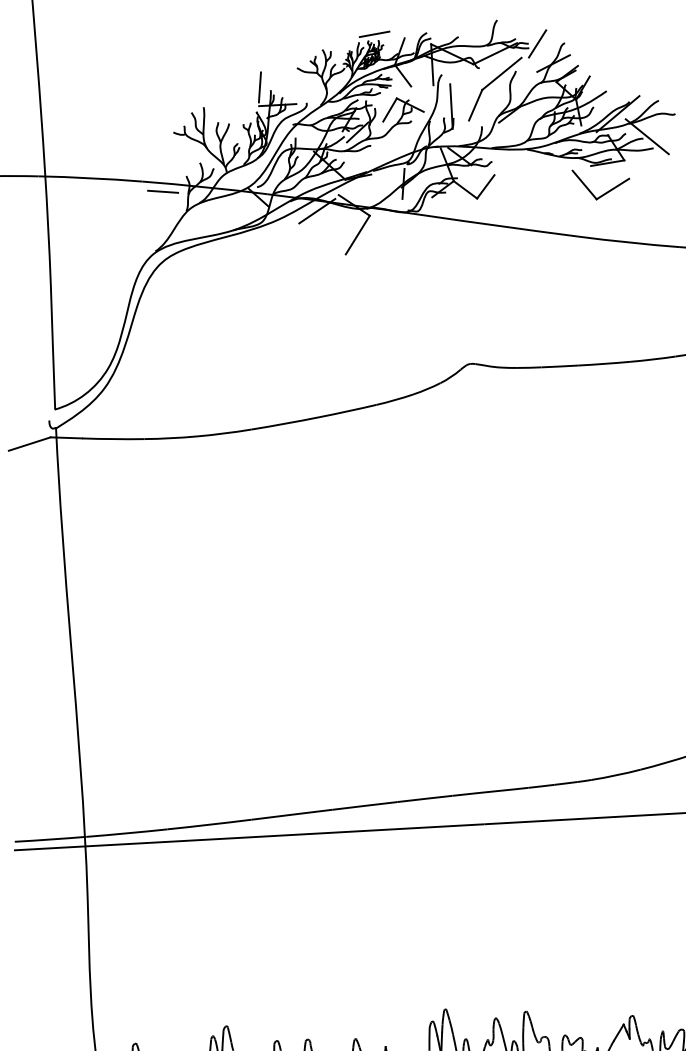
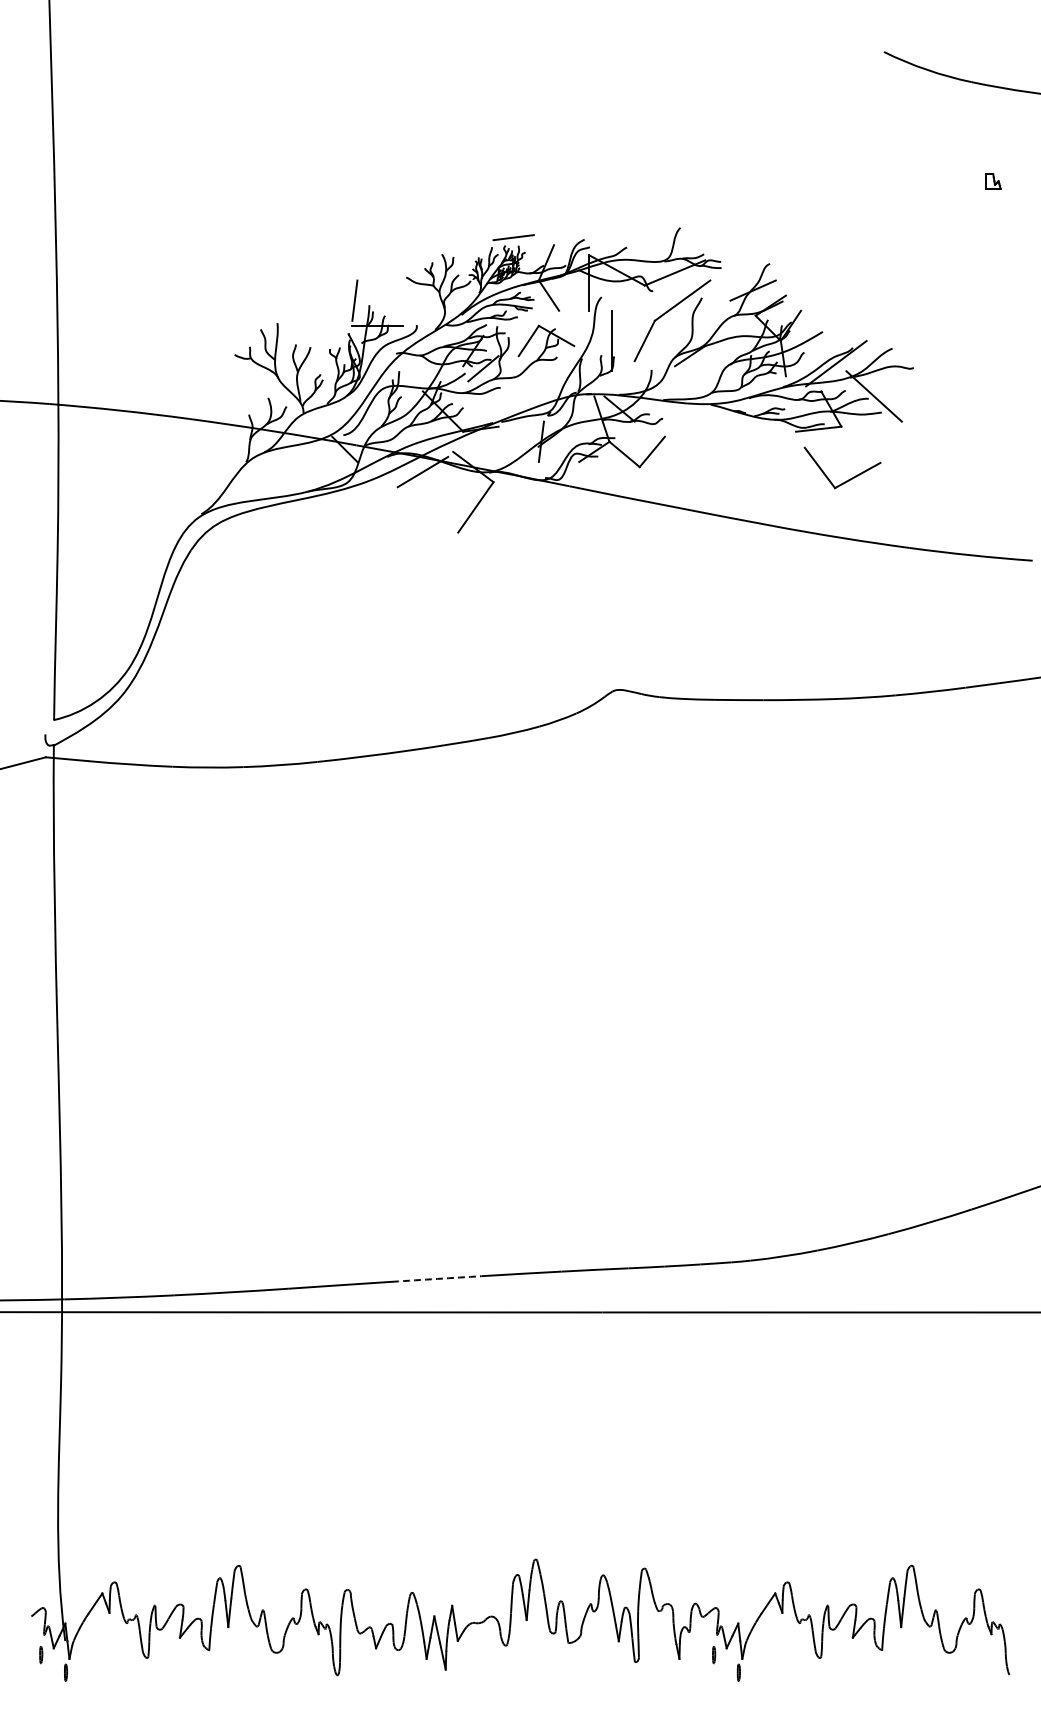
line: (537, 43) -> (732, 262), removed
line: (163, 191) -> (216, 433), removed
part: (606, 192) -> (848, 479), moved
arc: (365, 805) -> (442, 1278), solid -> dashed

